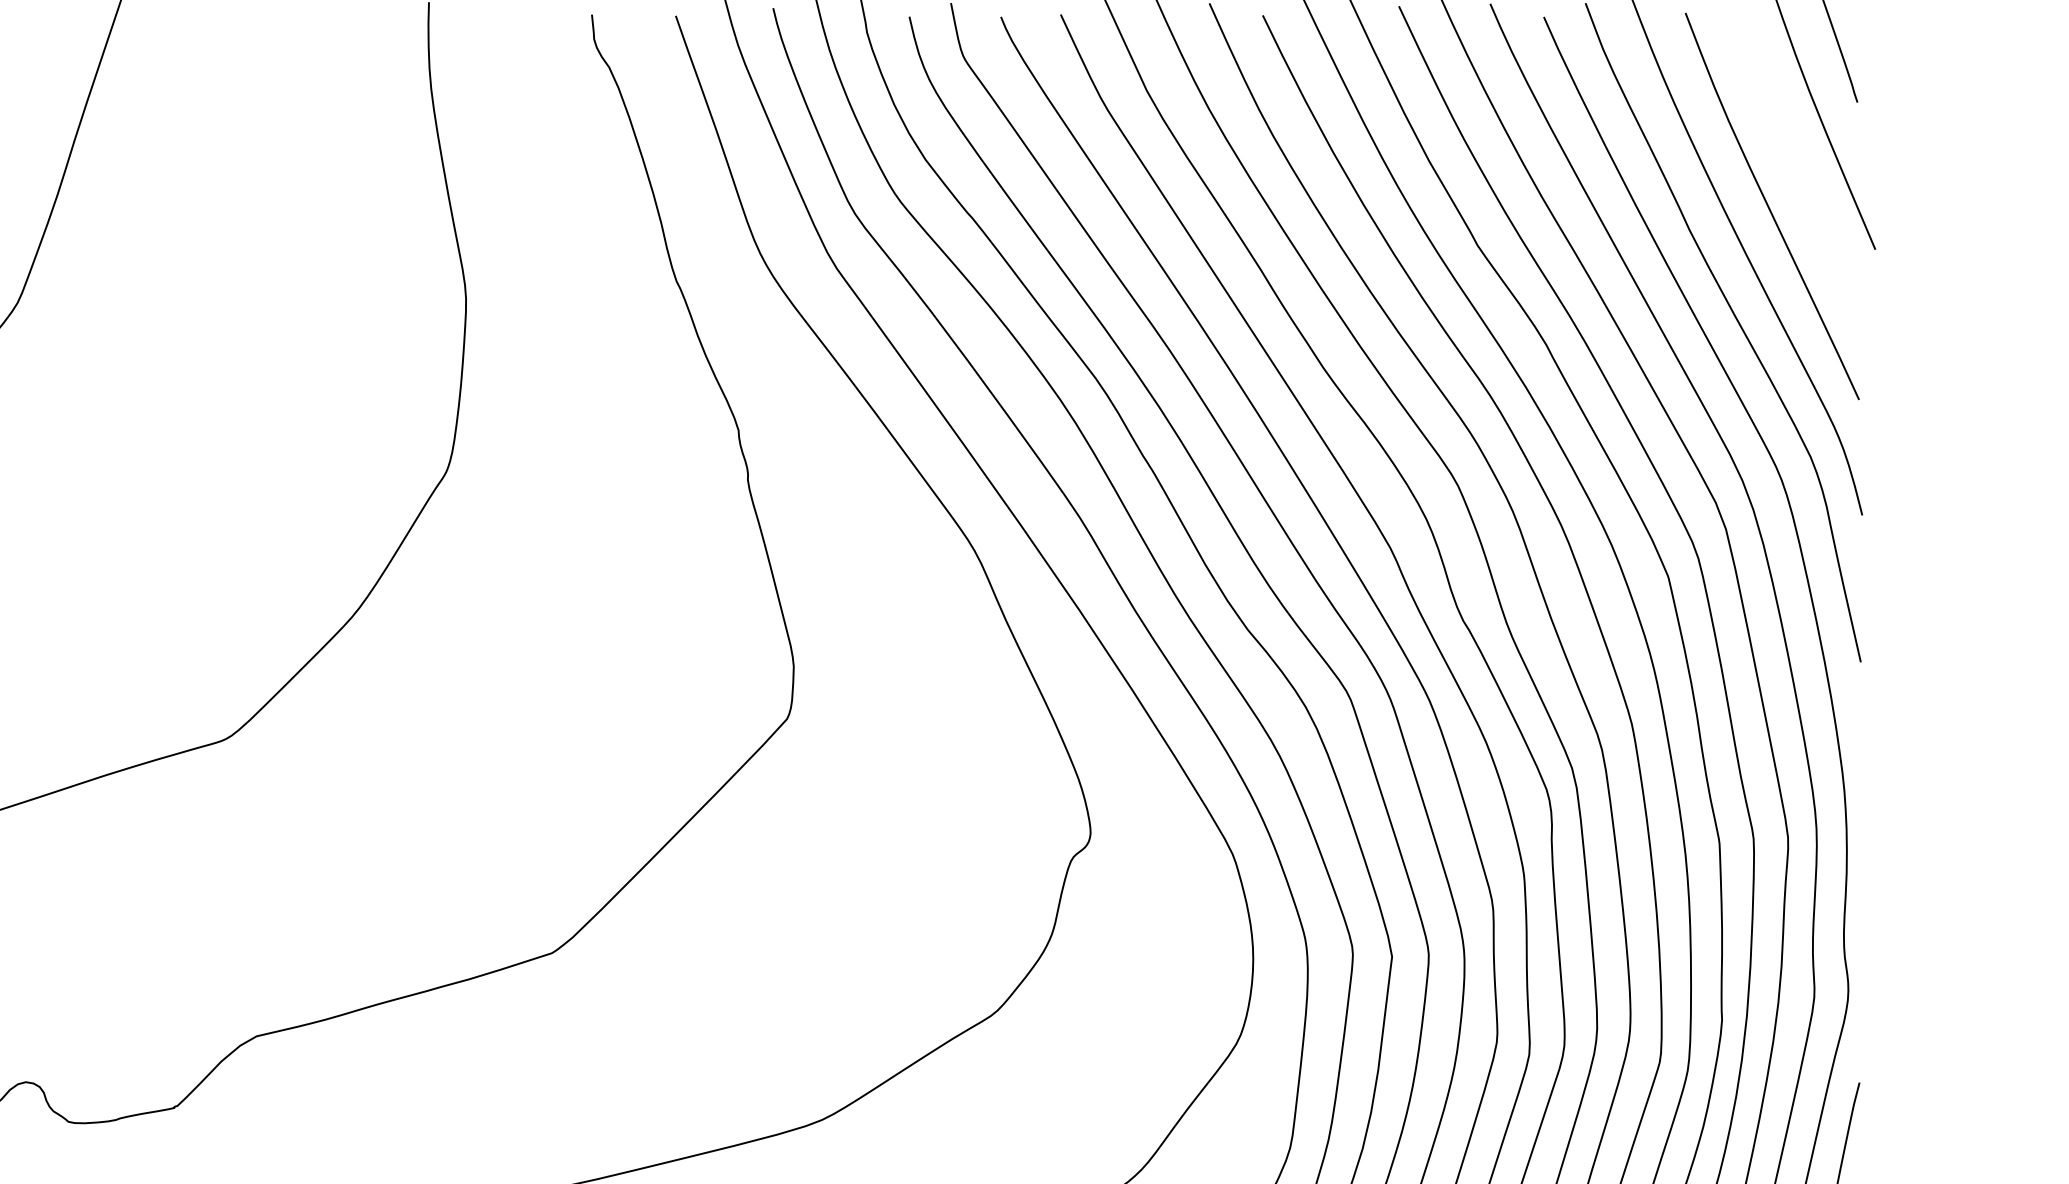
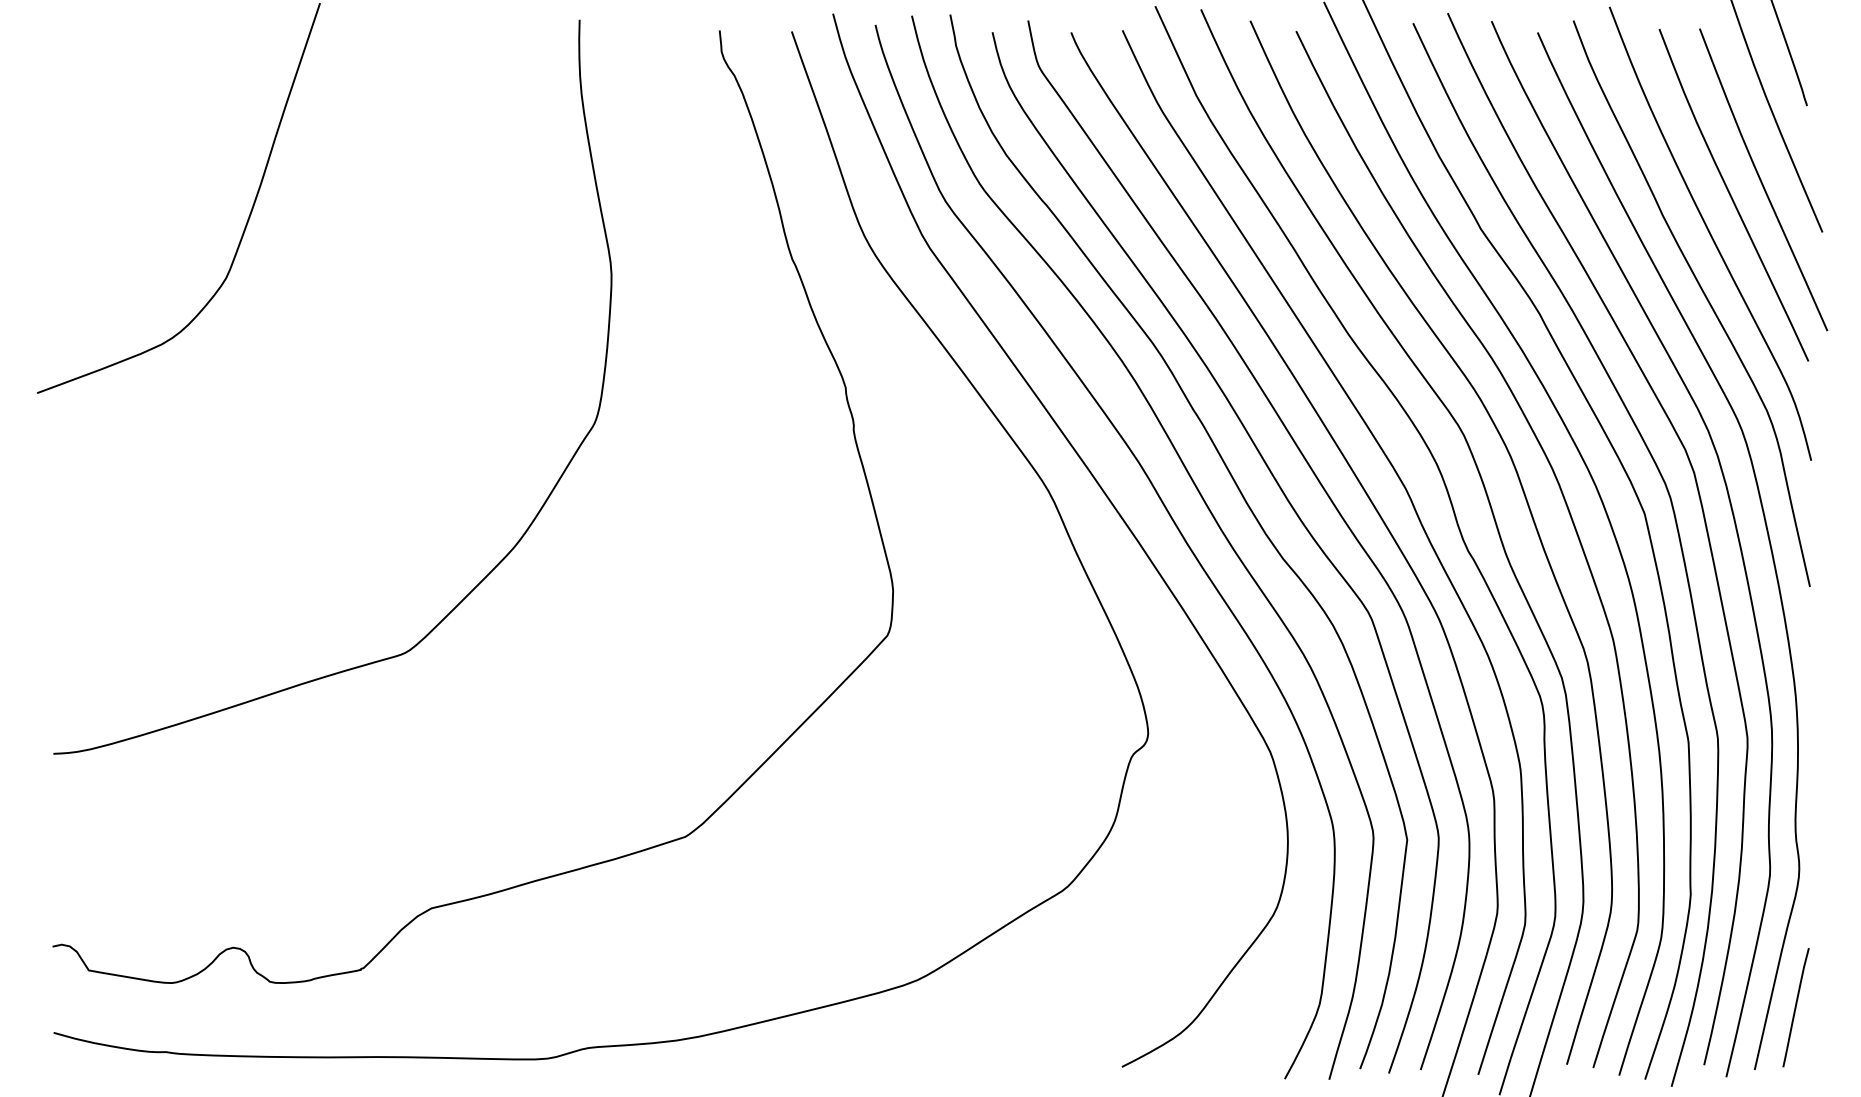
curve: (1804, 188) -> (1761, 179), added

